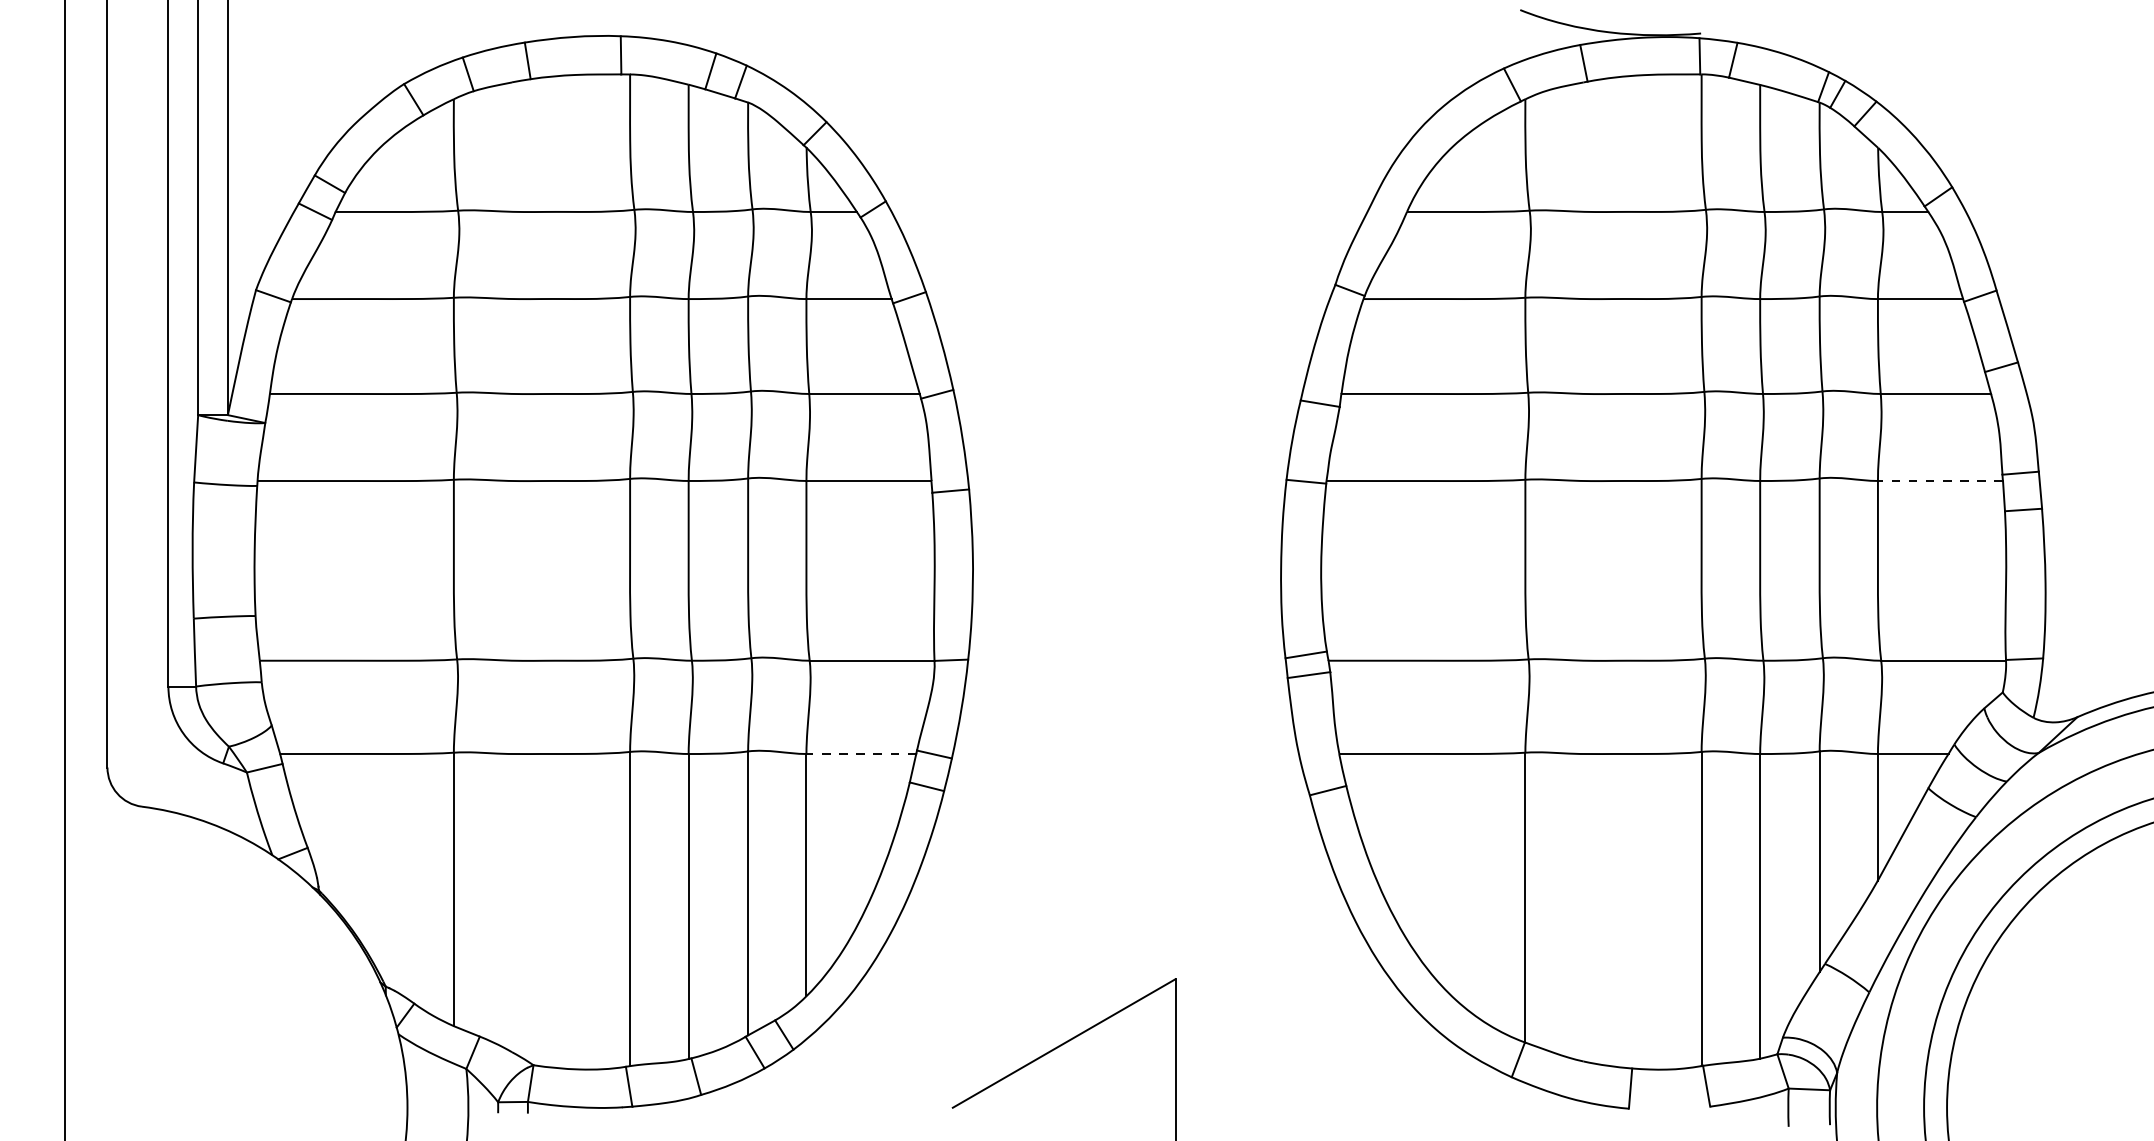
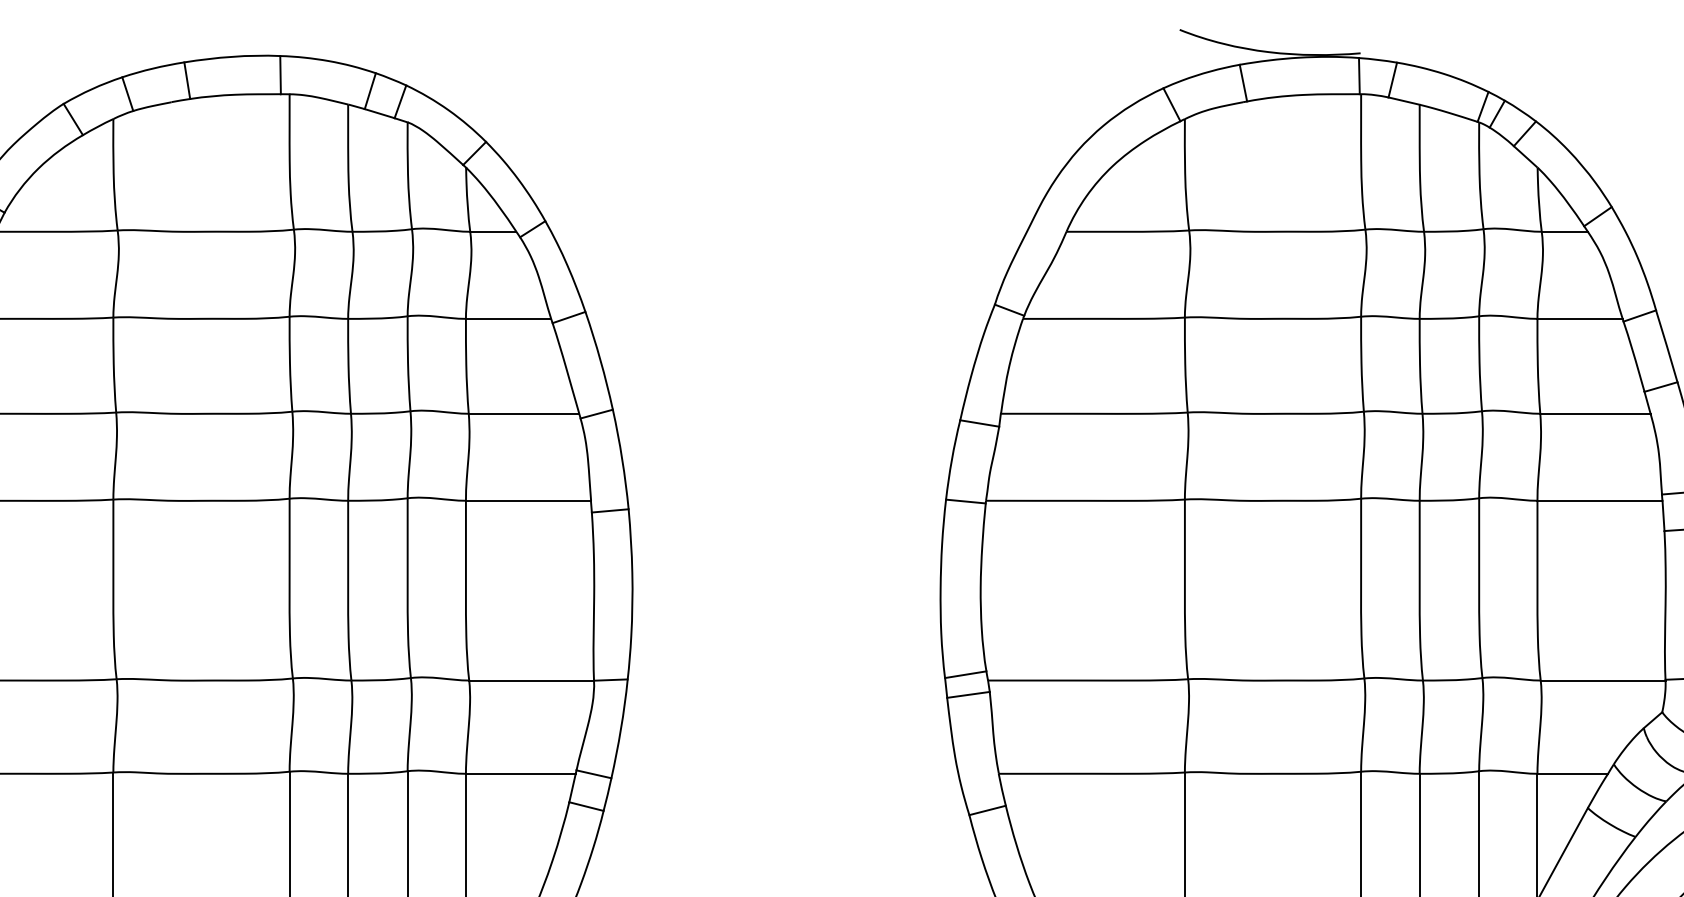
line: (1939, 480) -> (1599, 500), dashed -> solid
line: (861, 754) -> (521, 774), dashed -> solid

